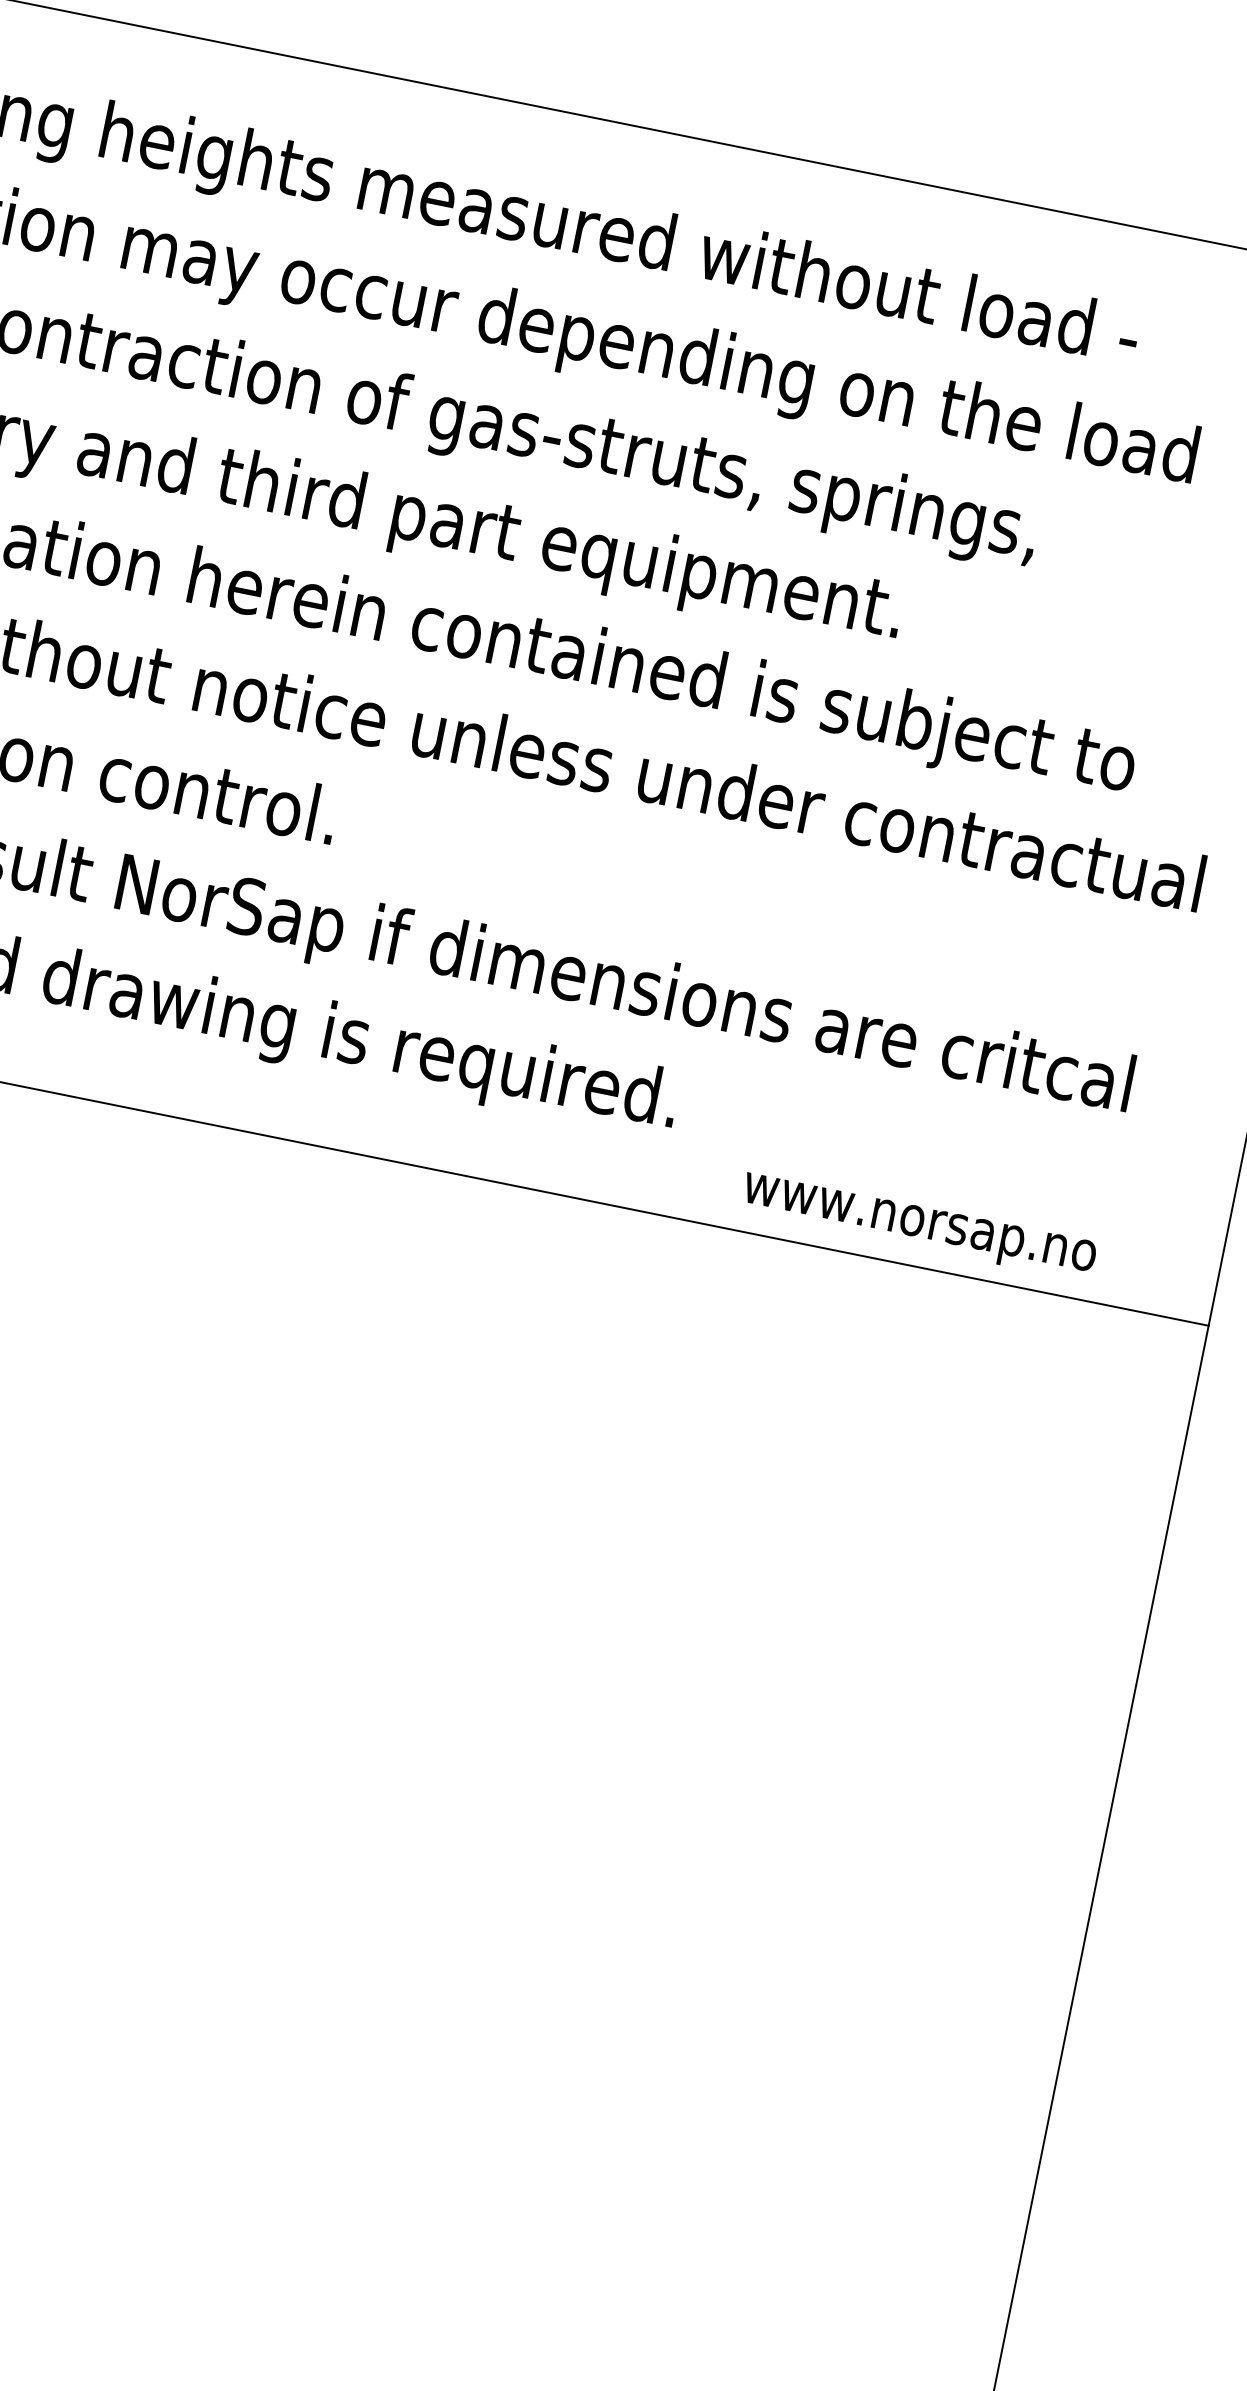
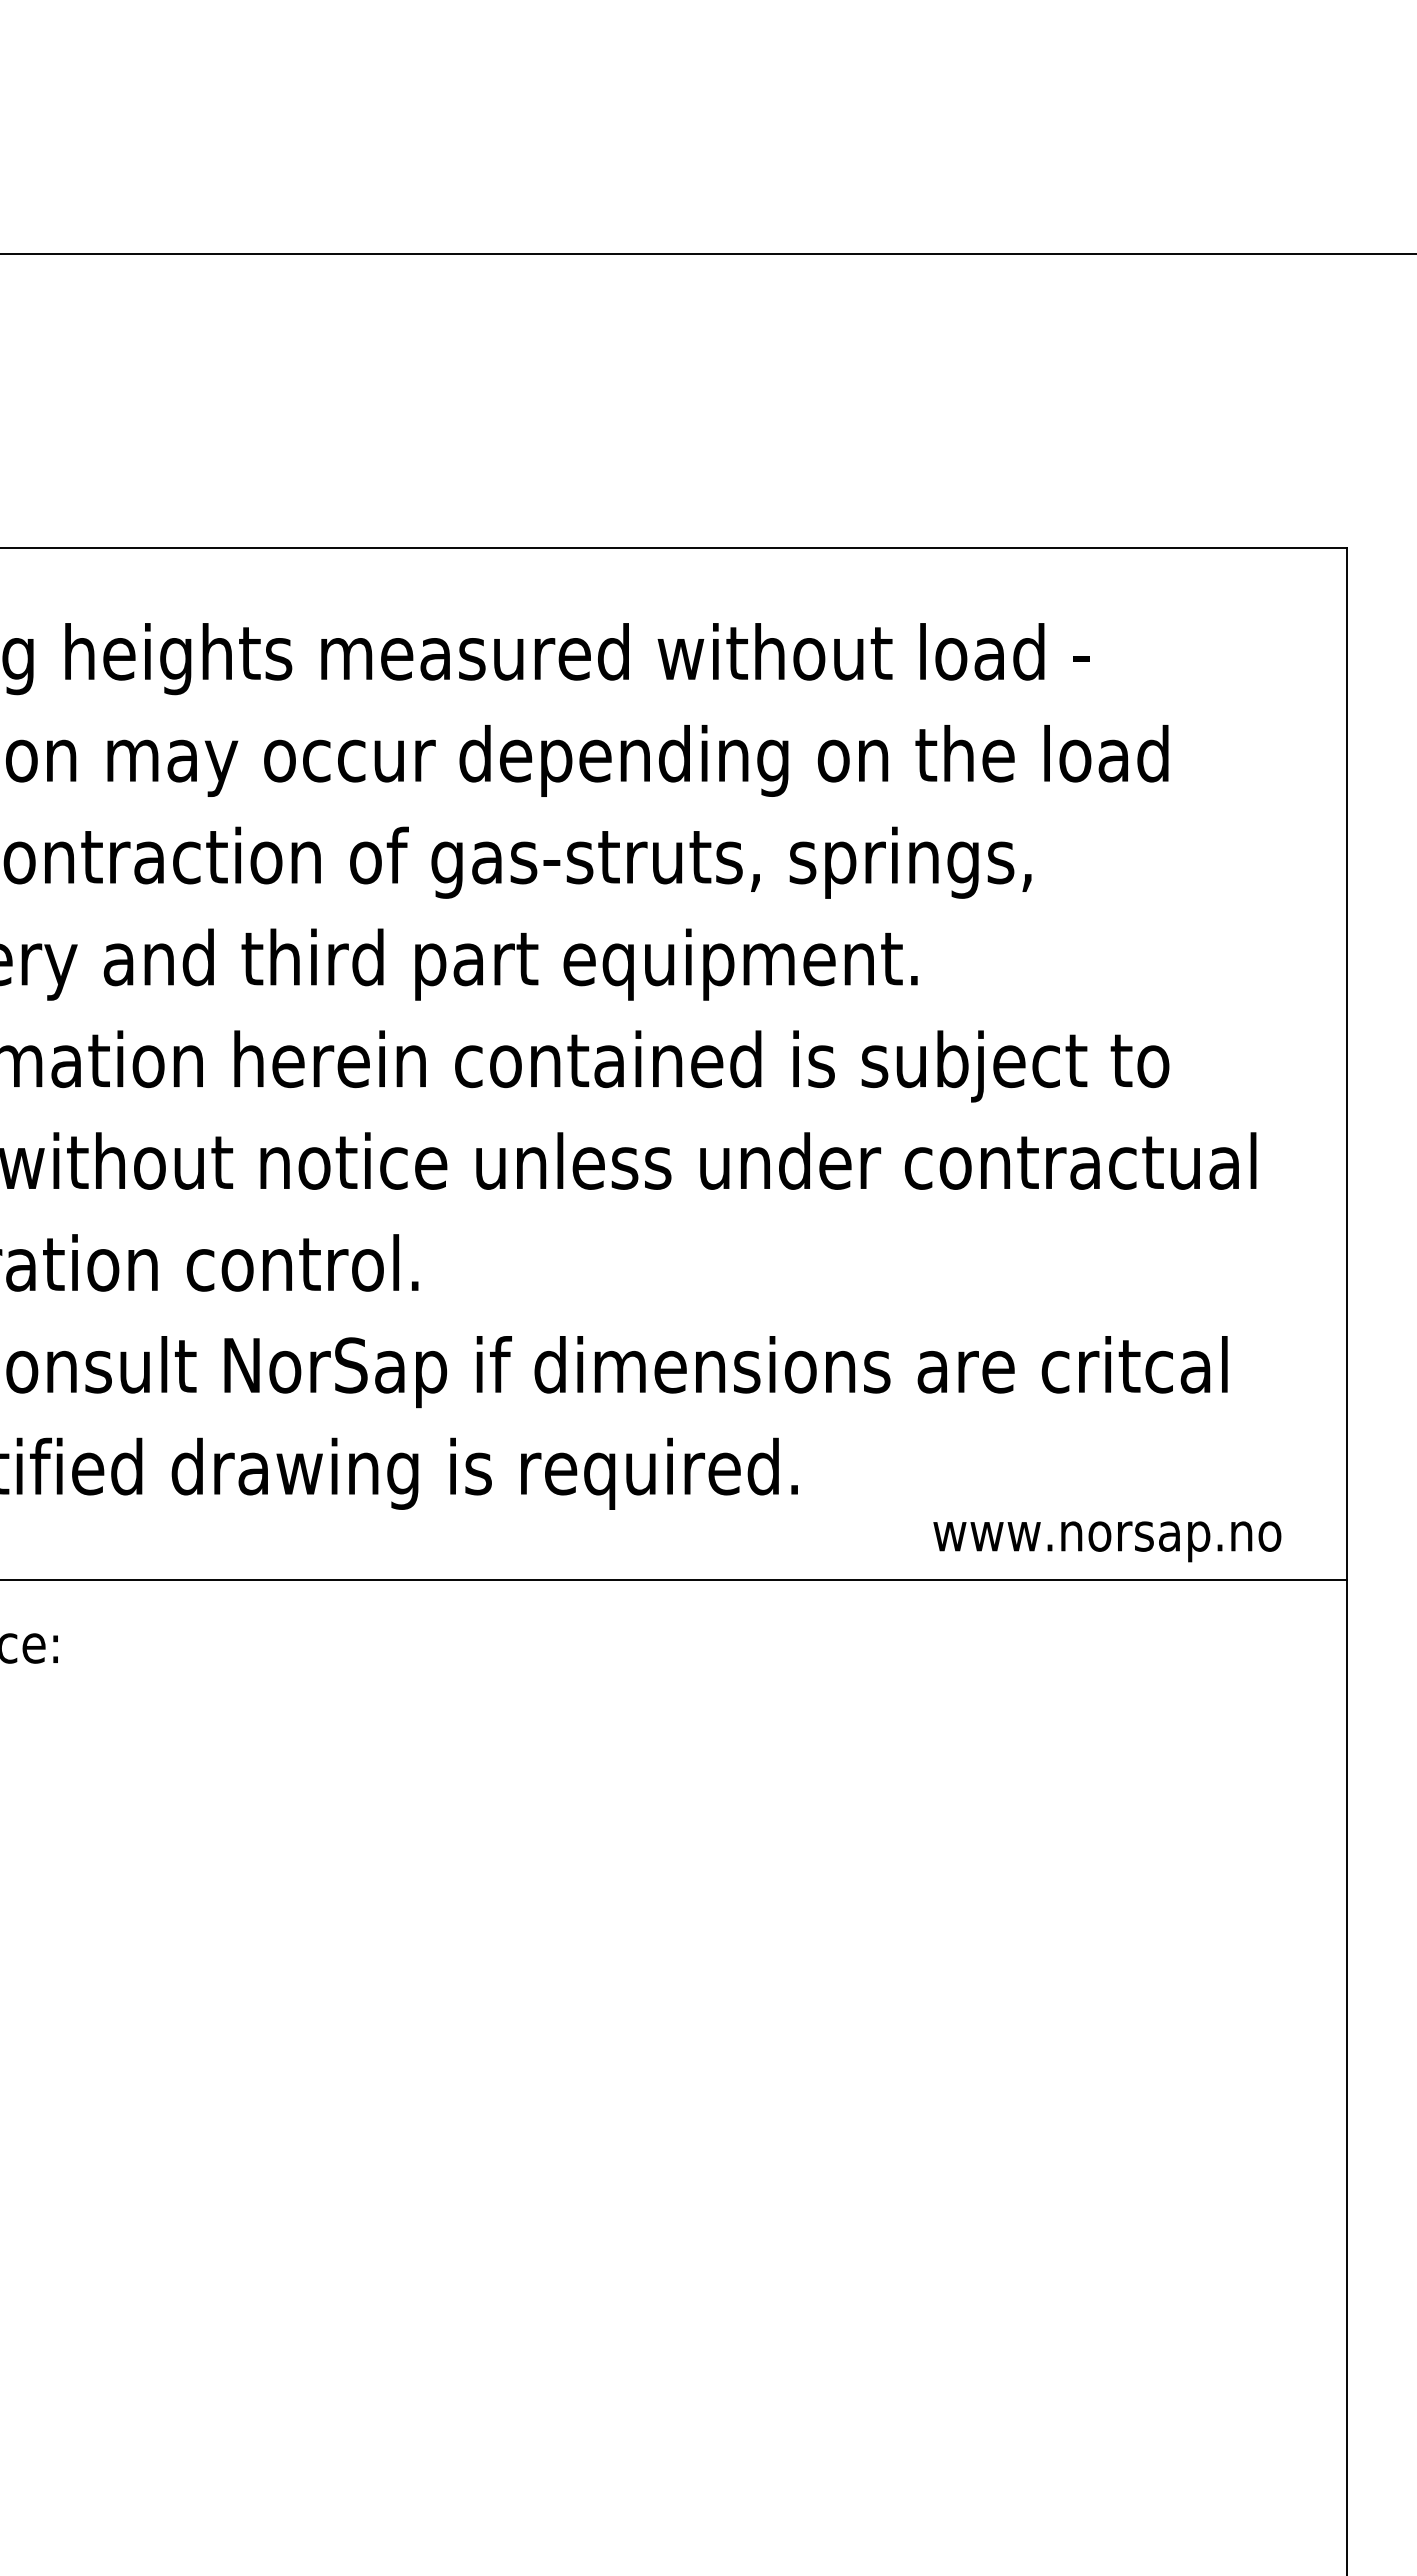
text: (919, 1227) -> (1107, 1541), moved

